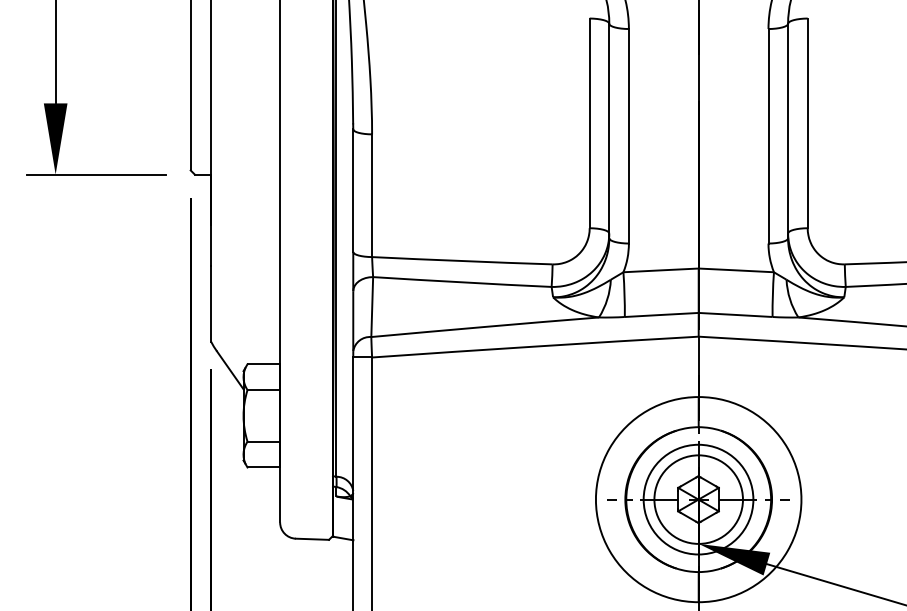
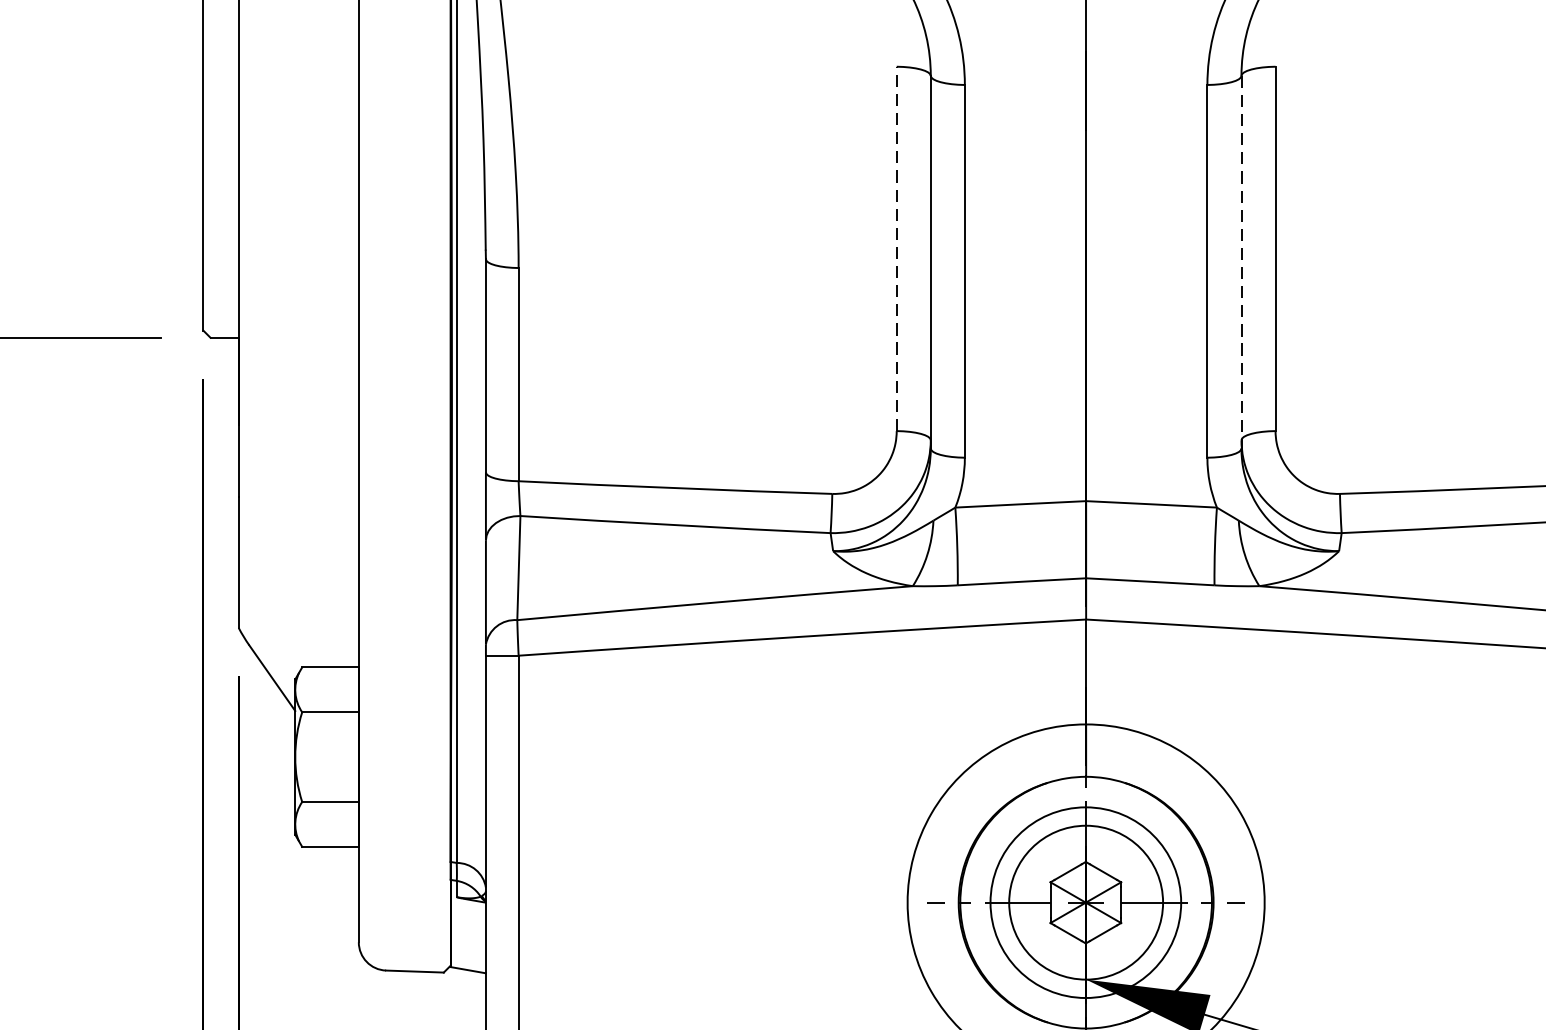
line: (589, 123) -> (896, 249), solid -> dashed
line: (788, 131) -> (1242, 263), solid -> dashed

